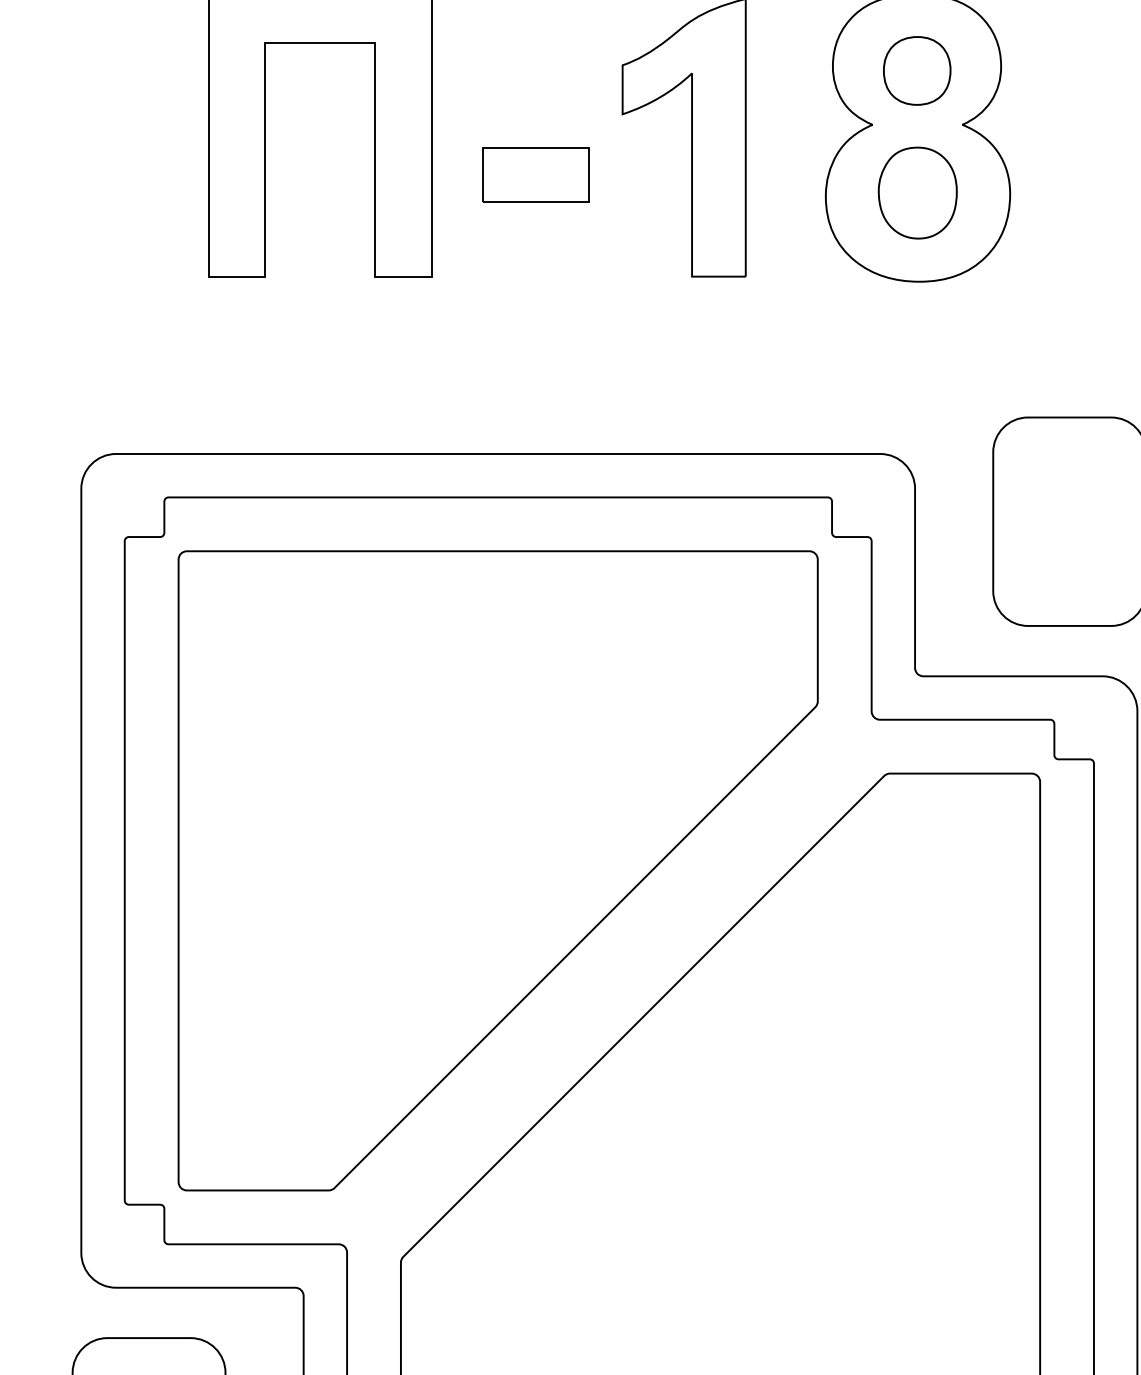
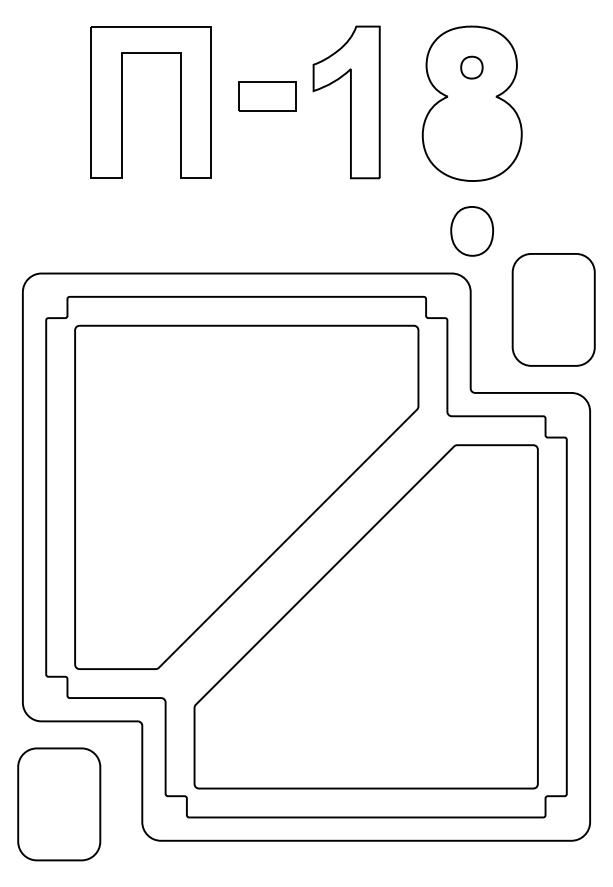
part: (916, 70) -> (471, 67), size x0.6
part: (536, 174) -> (267, 96), moved
part: (916, 193) -> (471, 231), moved

